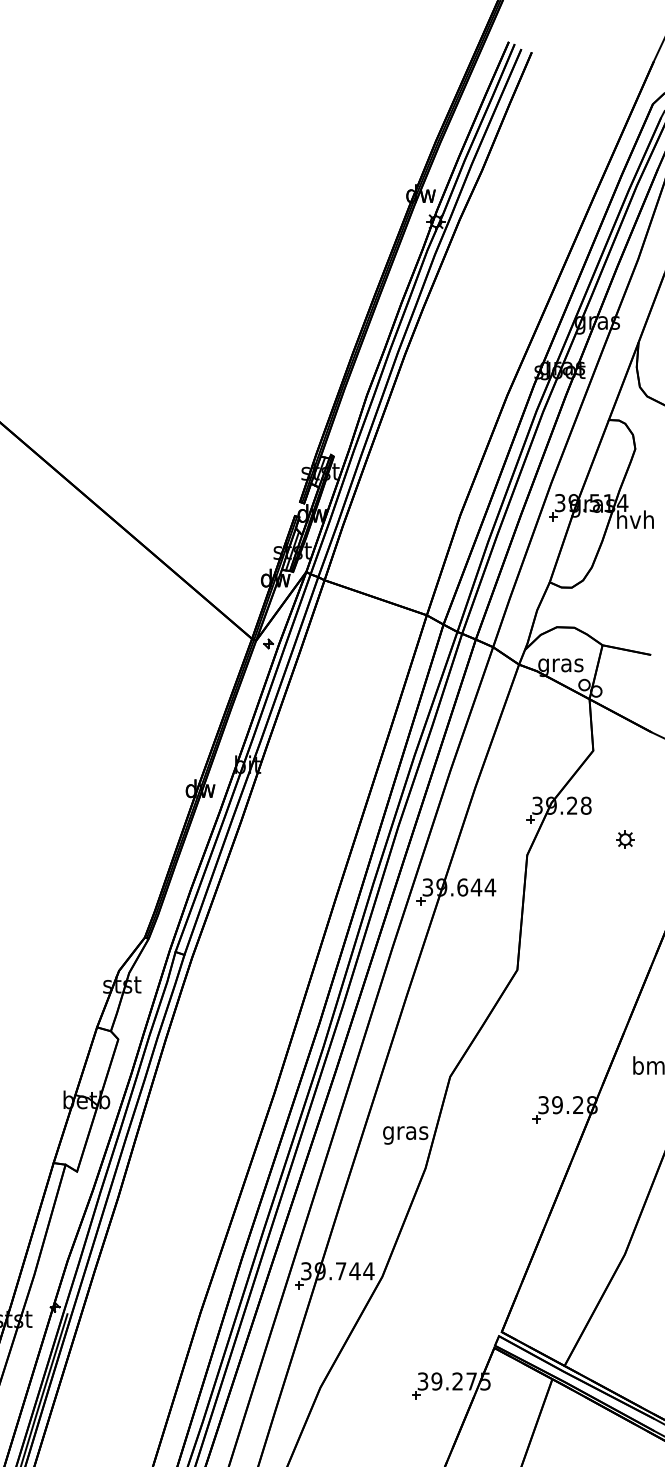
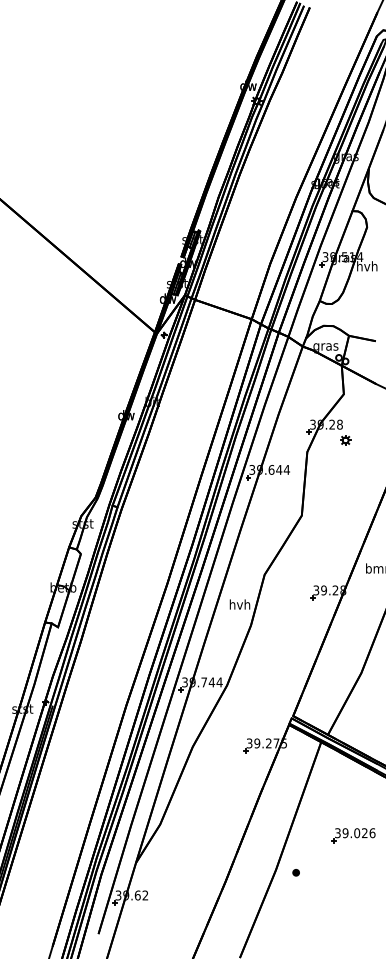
part: (625, 839) -> (345, 440), moved
text: (404, 1132) -> (239, 605), gras -> hvh

